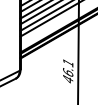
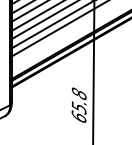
text: (68, 70) -> (79, 104), 46.1 -> 65.8

